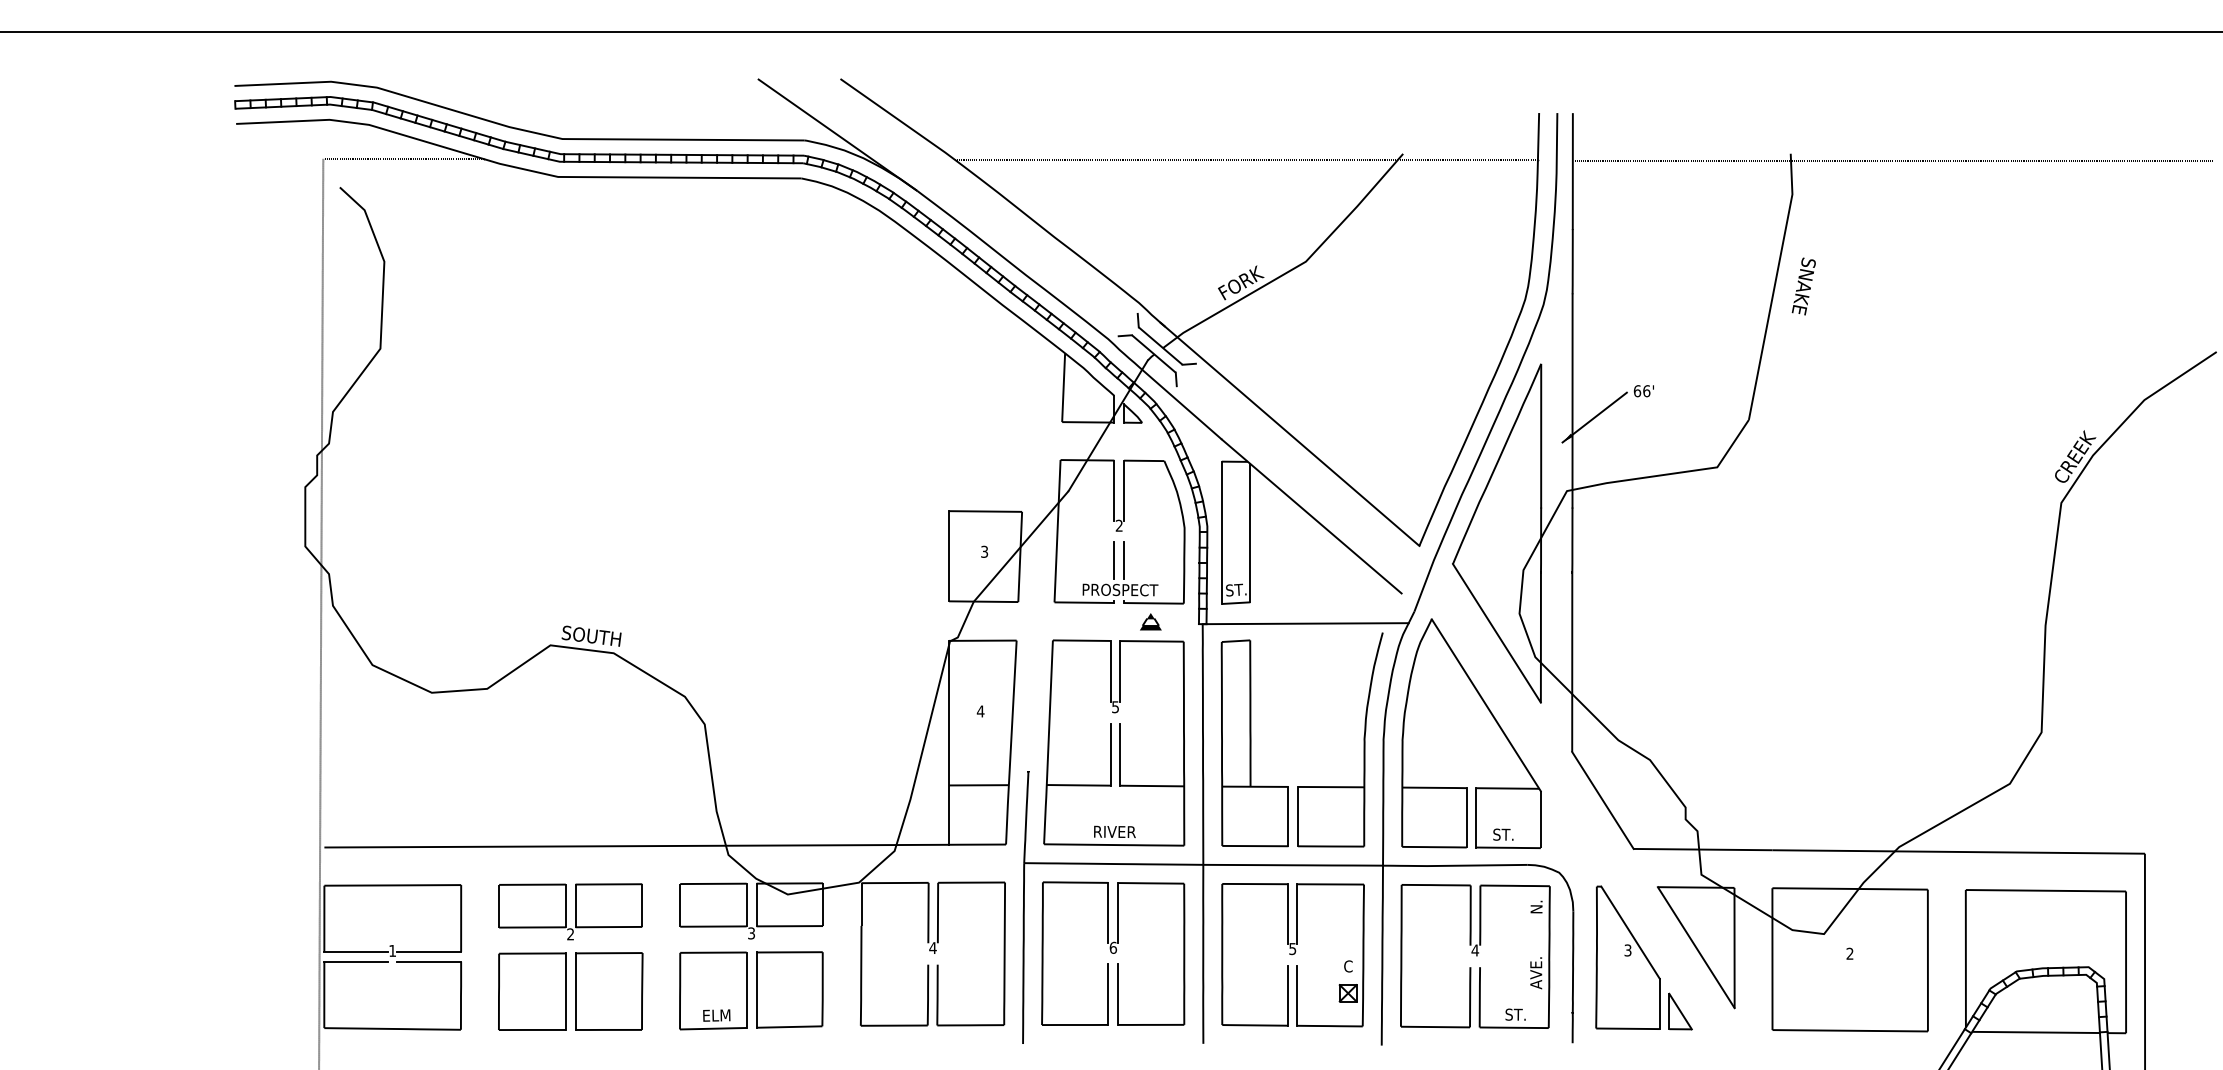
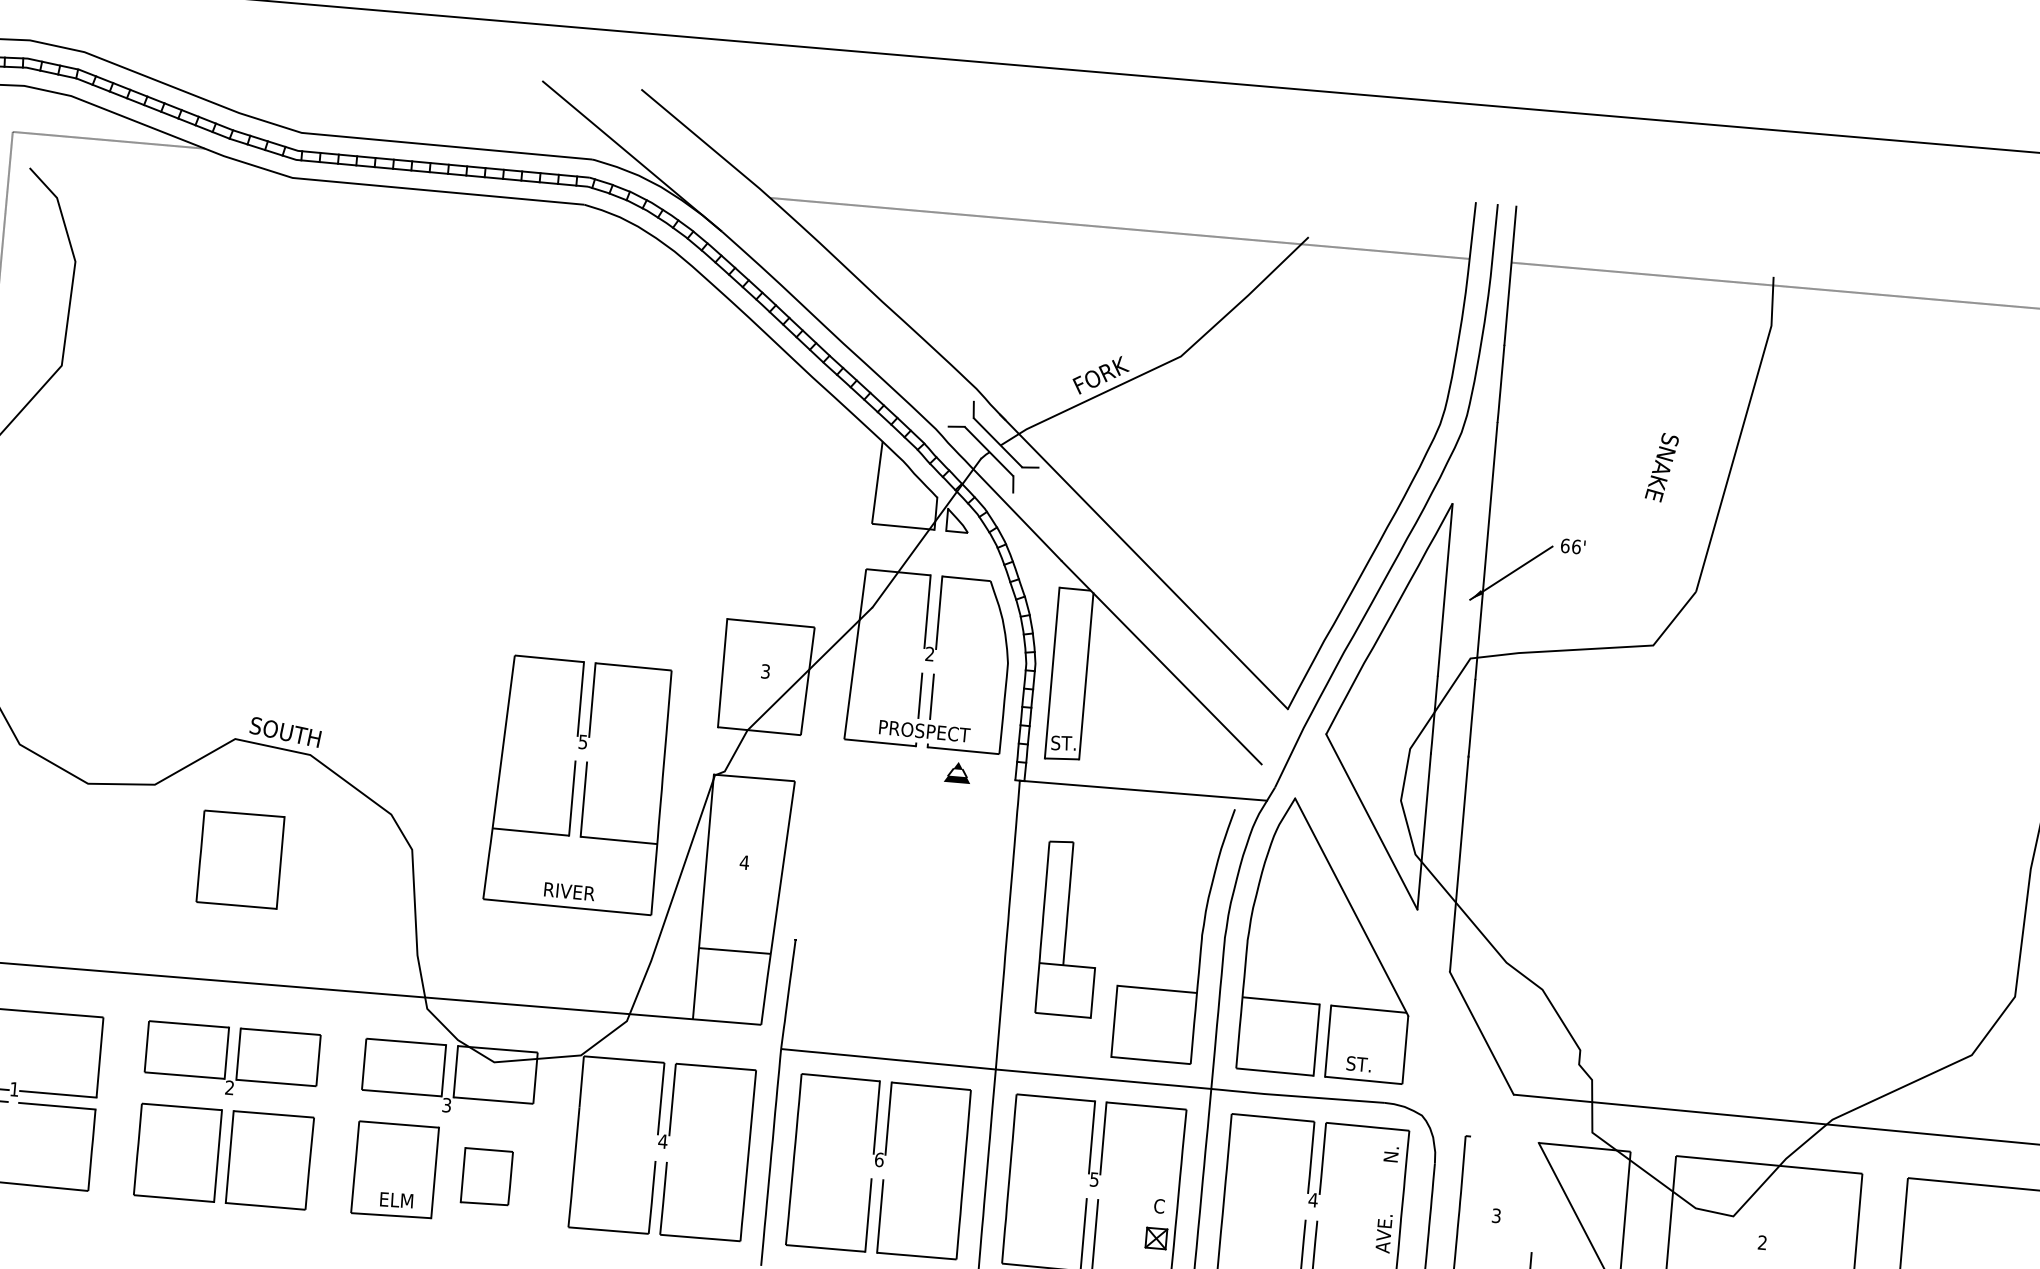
text: (1803, 286) -> (1661, 467), moved
part: (1114, 742) -> (578, 784), moved
part: (1254, 743) -> (1069, 929), size x0.7
part: (563, 744) -> (240, 859), added
line: (1630, 932) -> (1501, 1194), removed
part: (789, 989) -> (486, 1176), size x0.6

